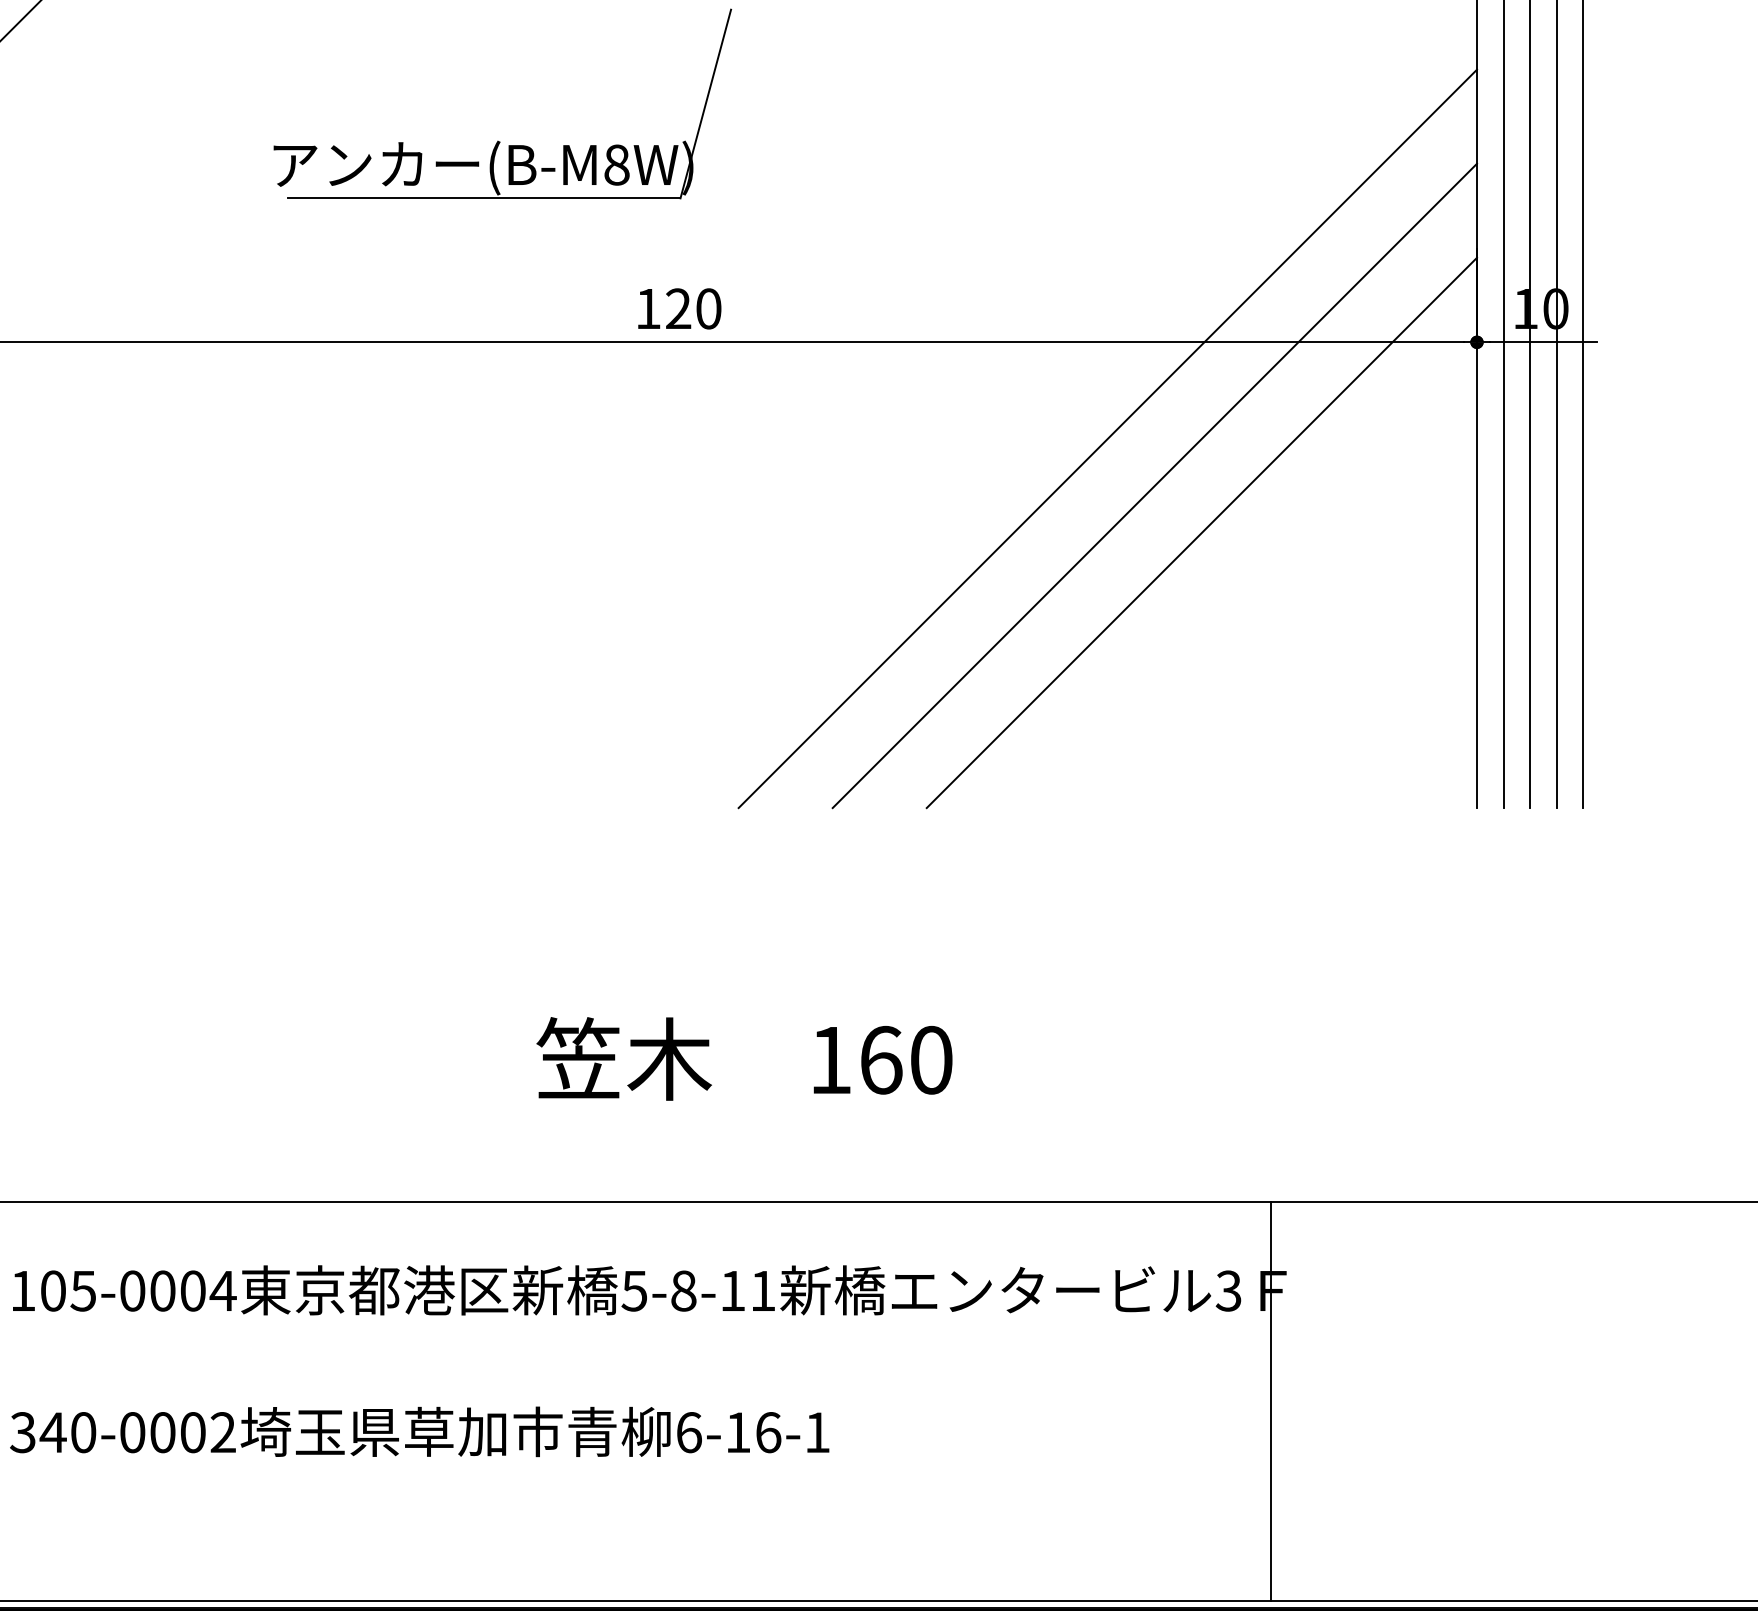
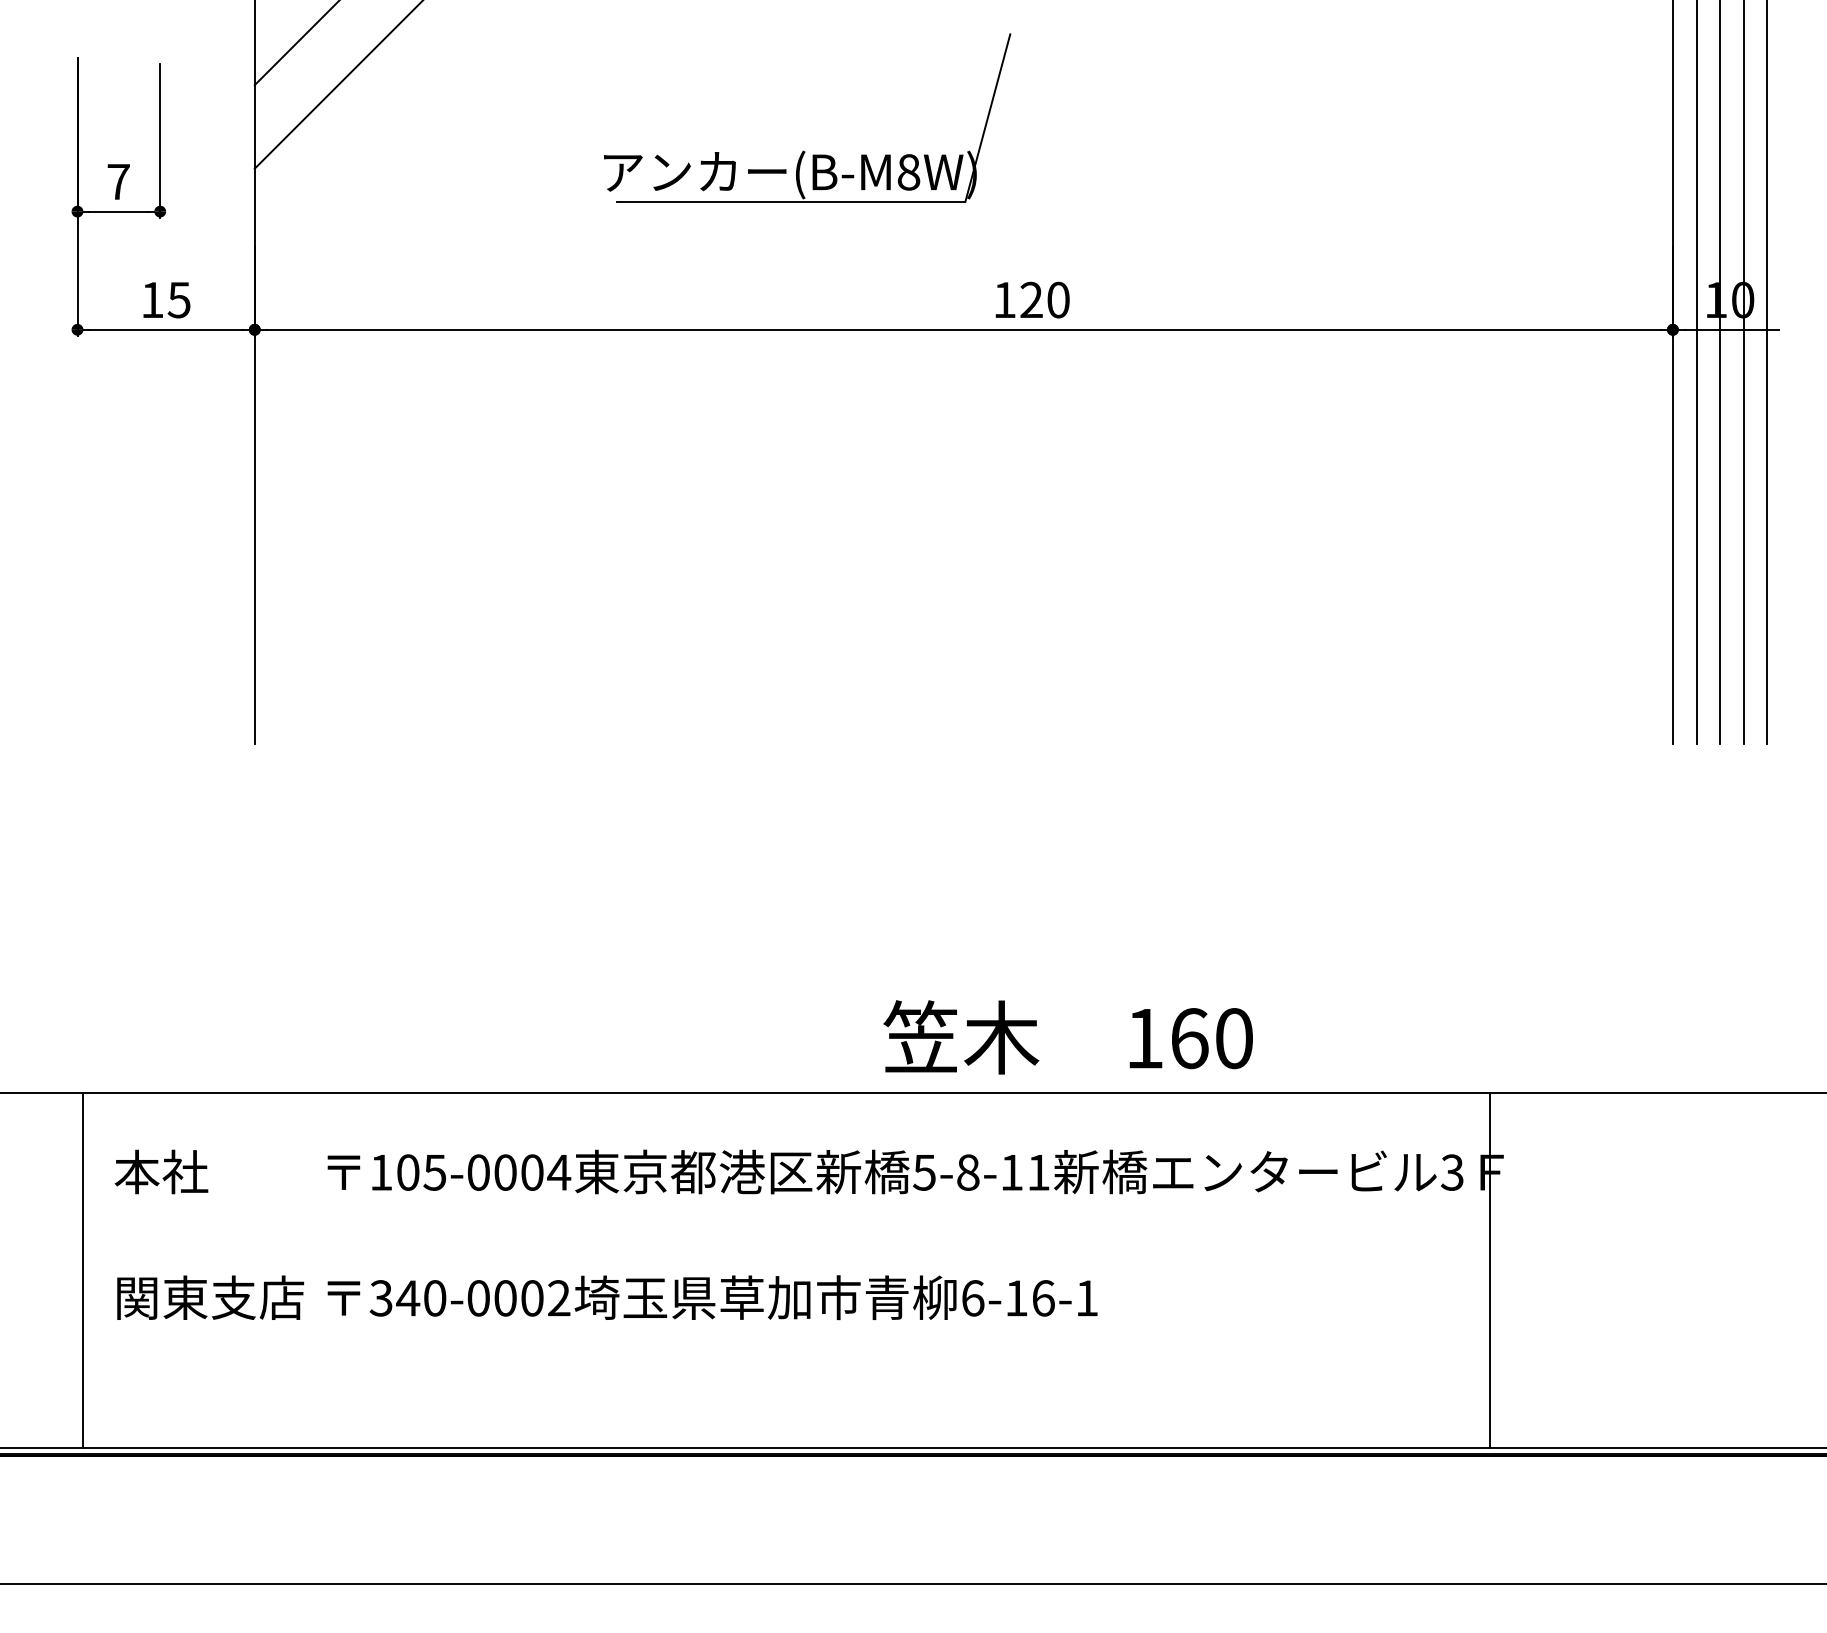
text: (679, 308) -> (1032, 299), moved
line: (1107, 438) -> (1344, 415), removed
line: (1154, 486) -> (1386, 457), removed
line: (1201, 532) -> (1428, 498), removed
text: (743, 1059) -> (1067, 1037), moved

